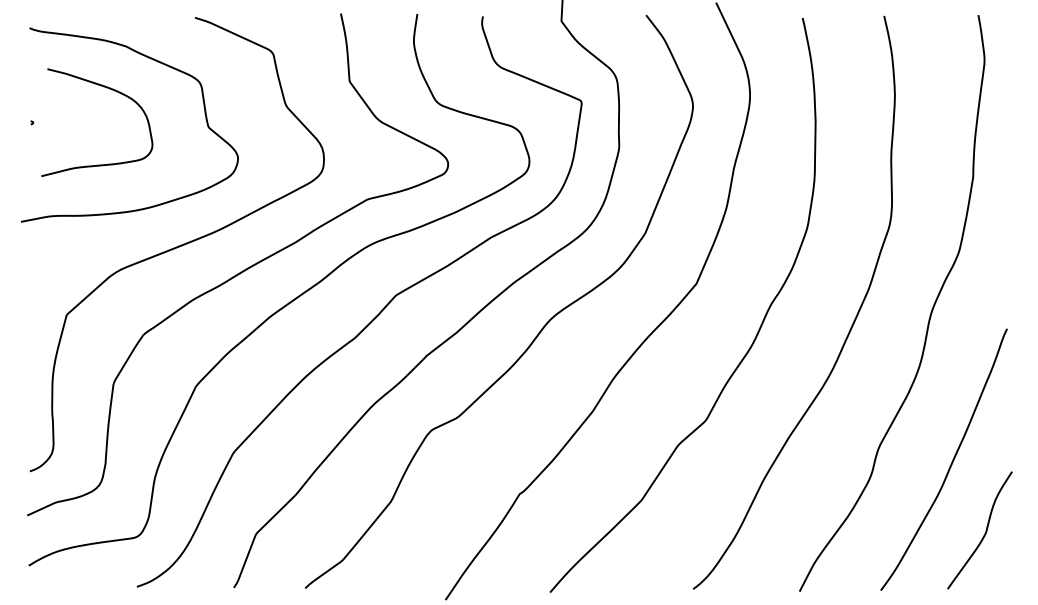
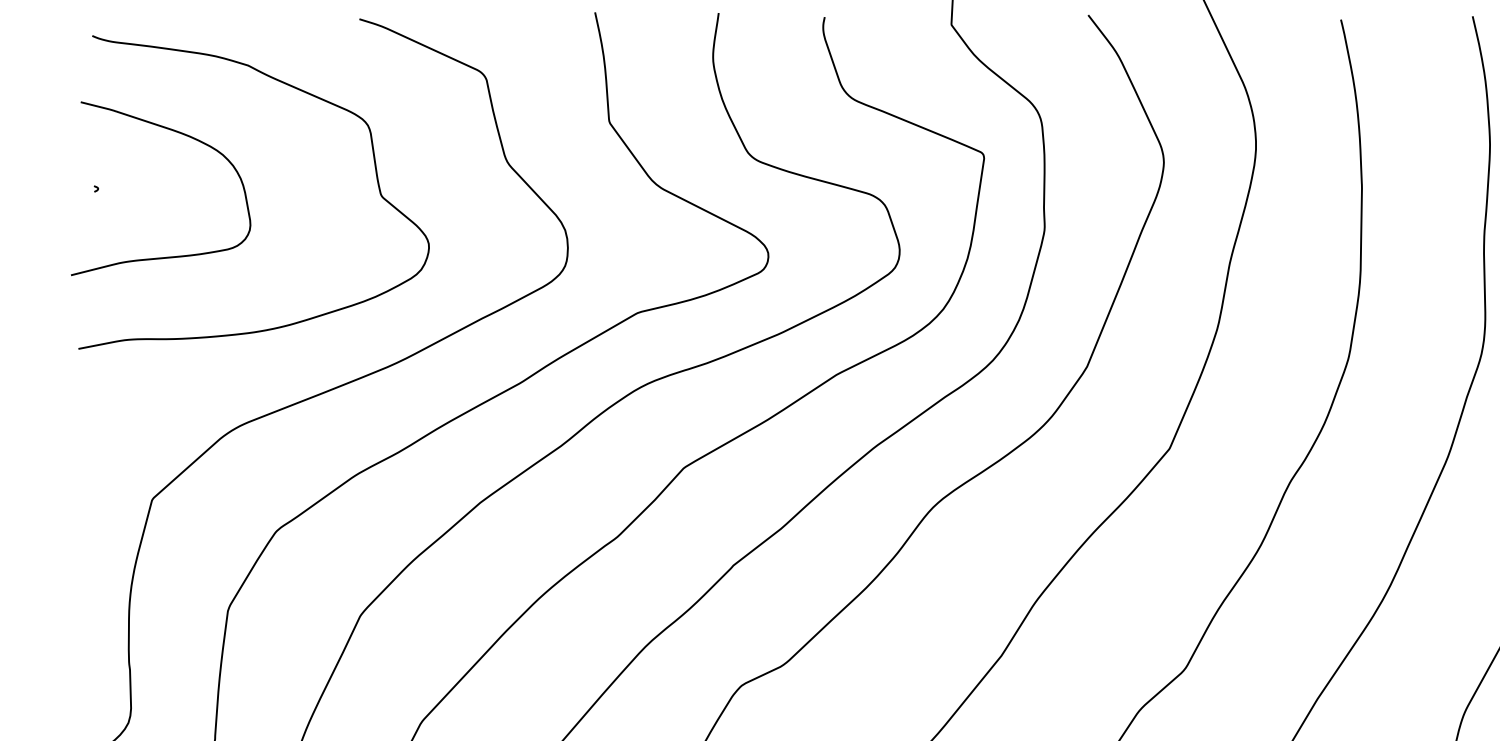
curve: (109, 89) -> (181, 135), moved

